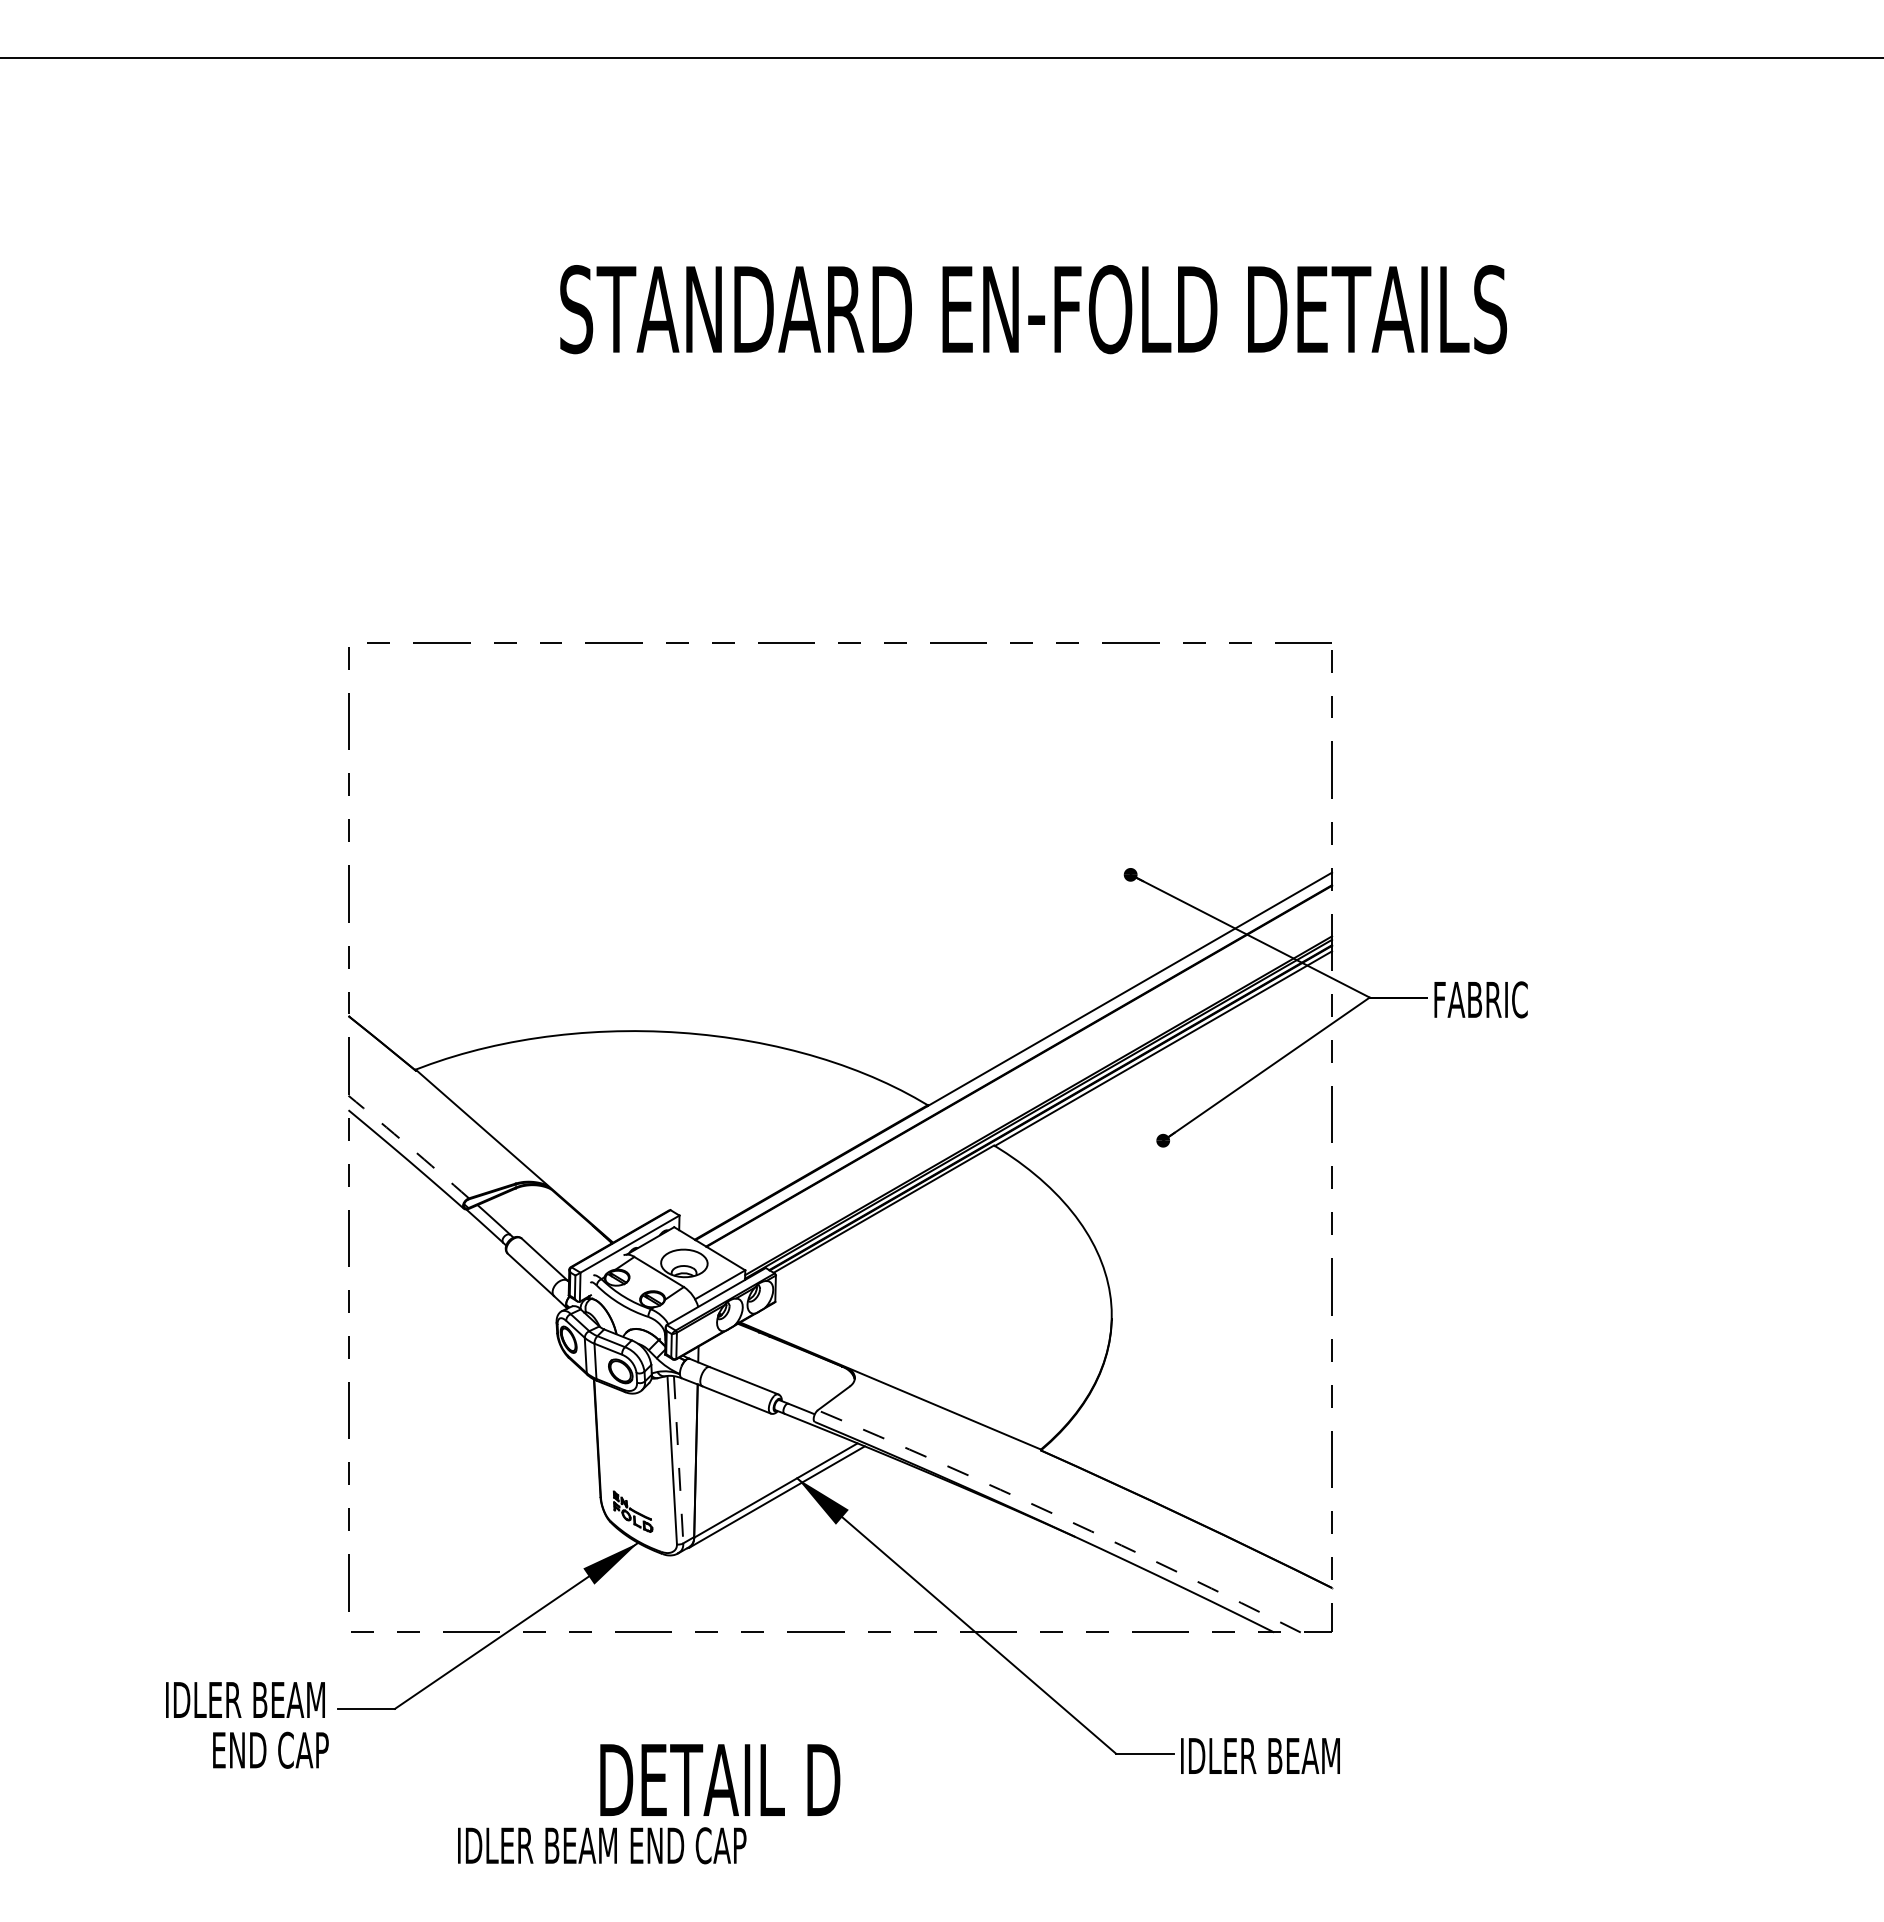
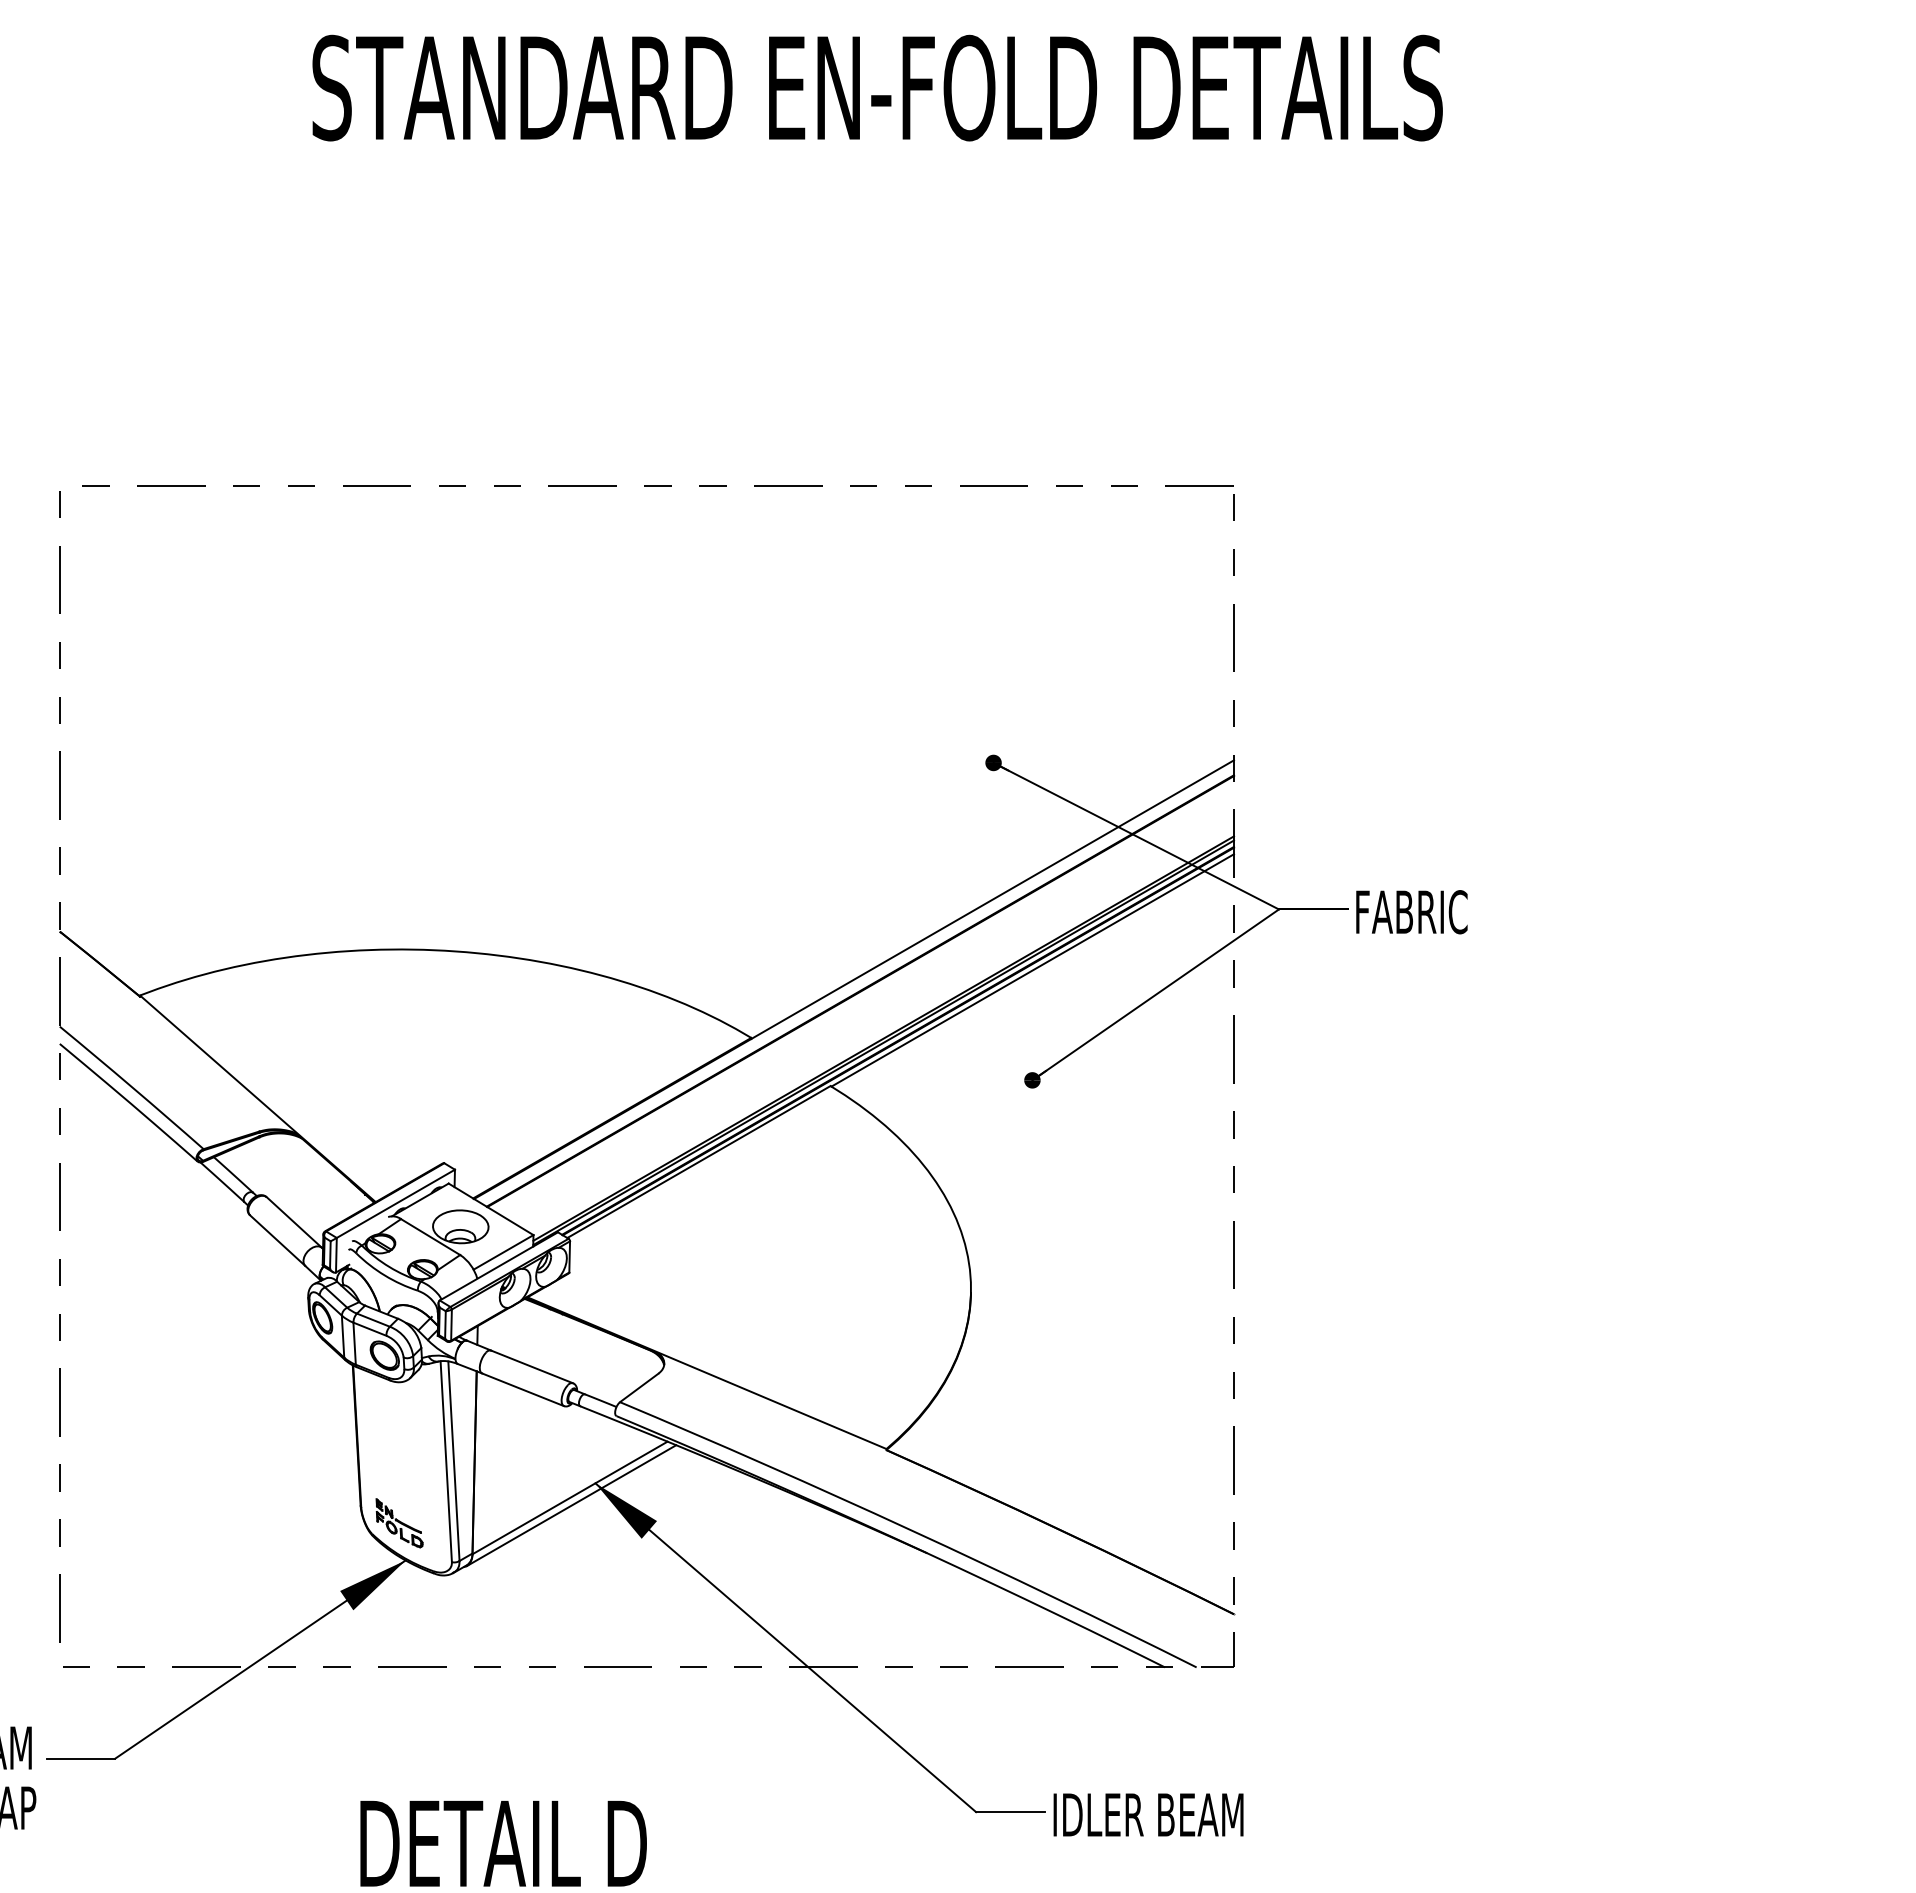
arc: (409, 1146) -> (132, 1087), dashed -> solid
line: (678, 1459) -> (453, 1460), dashed -> solid
arc: (1061, 1517) -> (910, 1530), dashed -> solid

